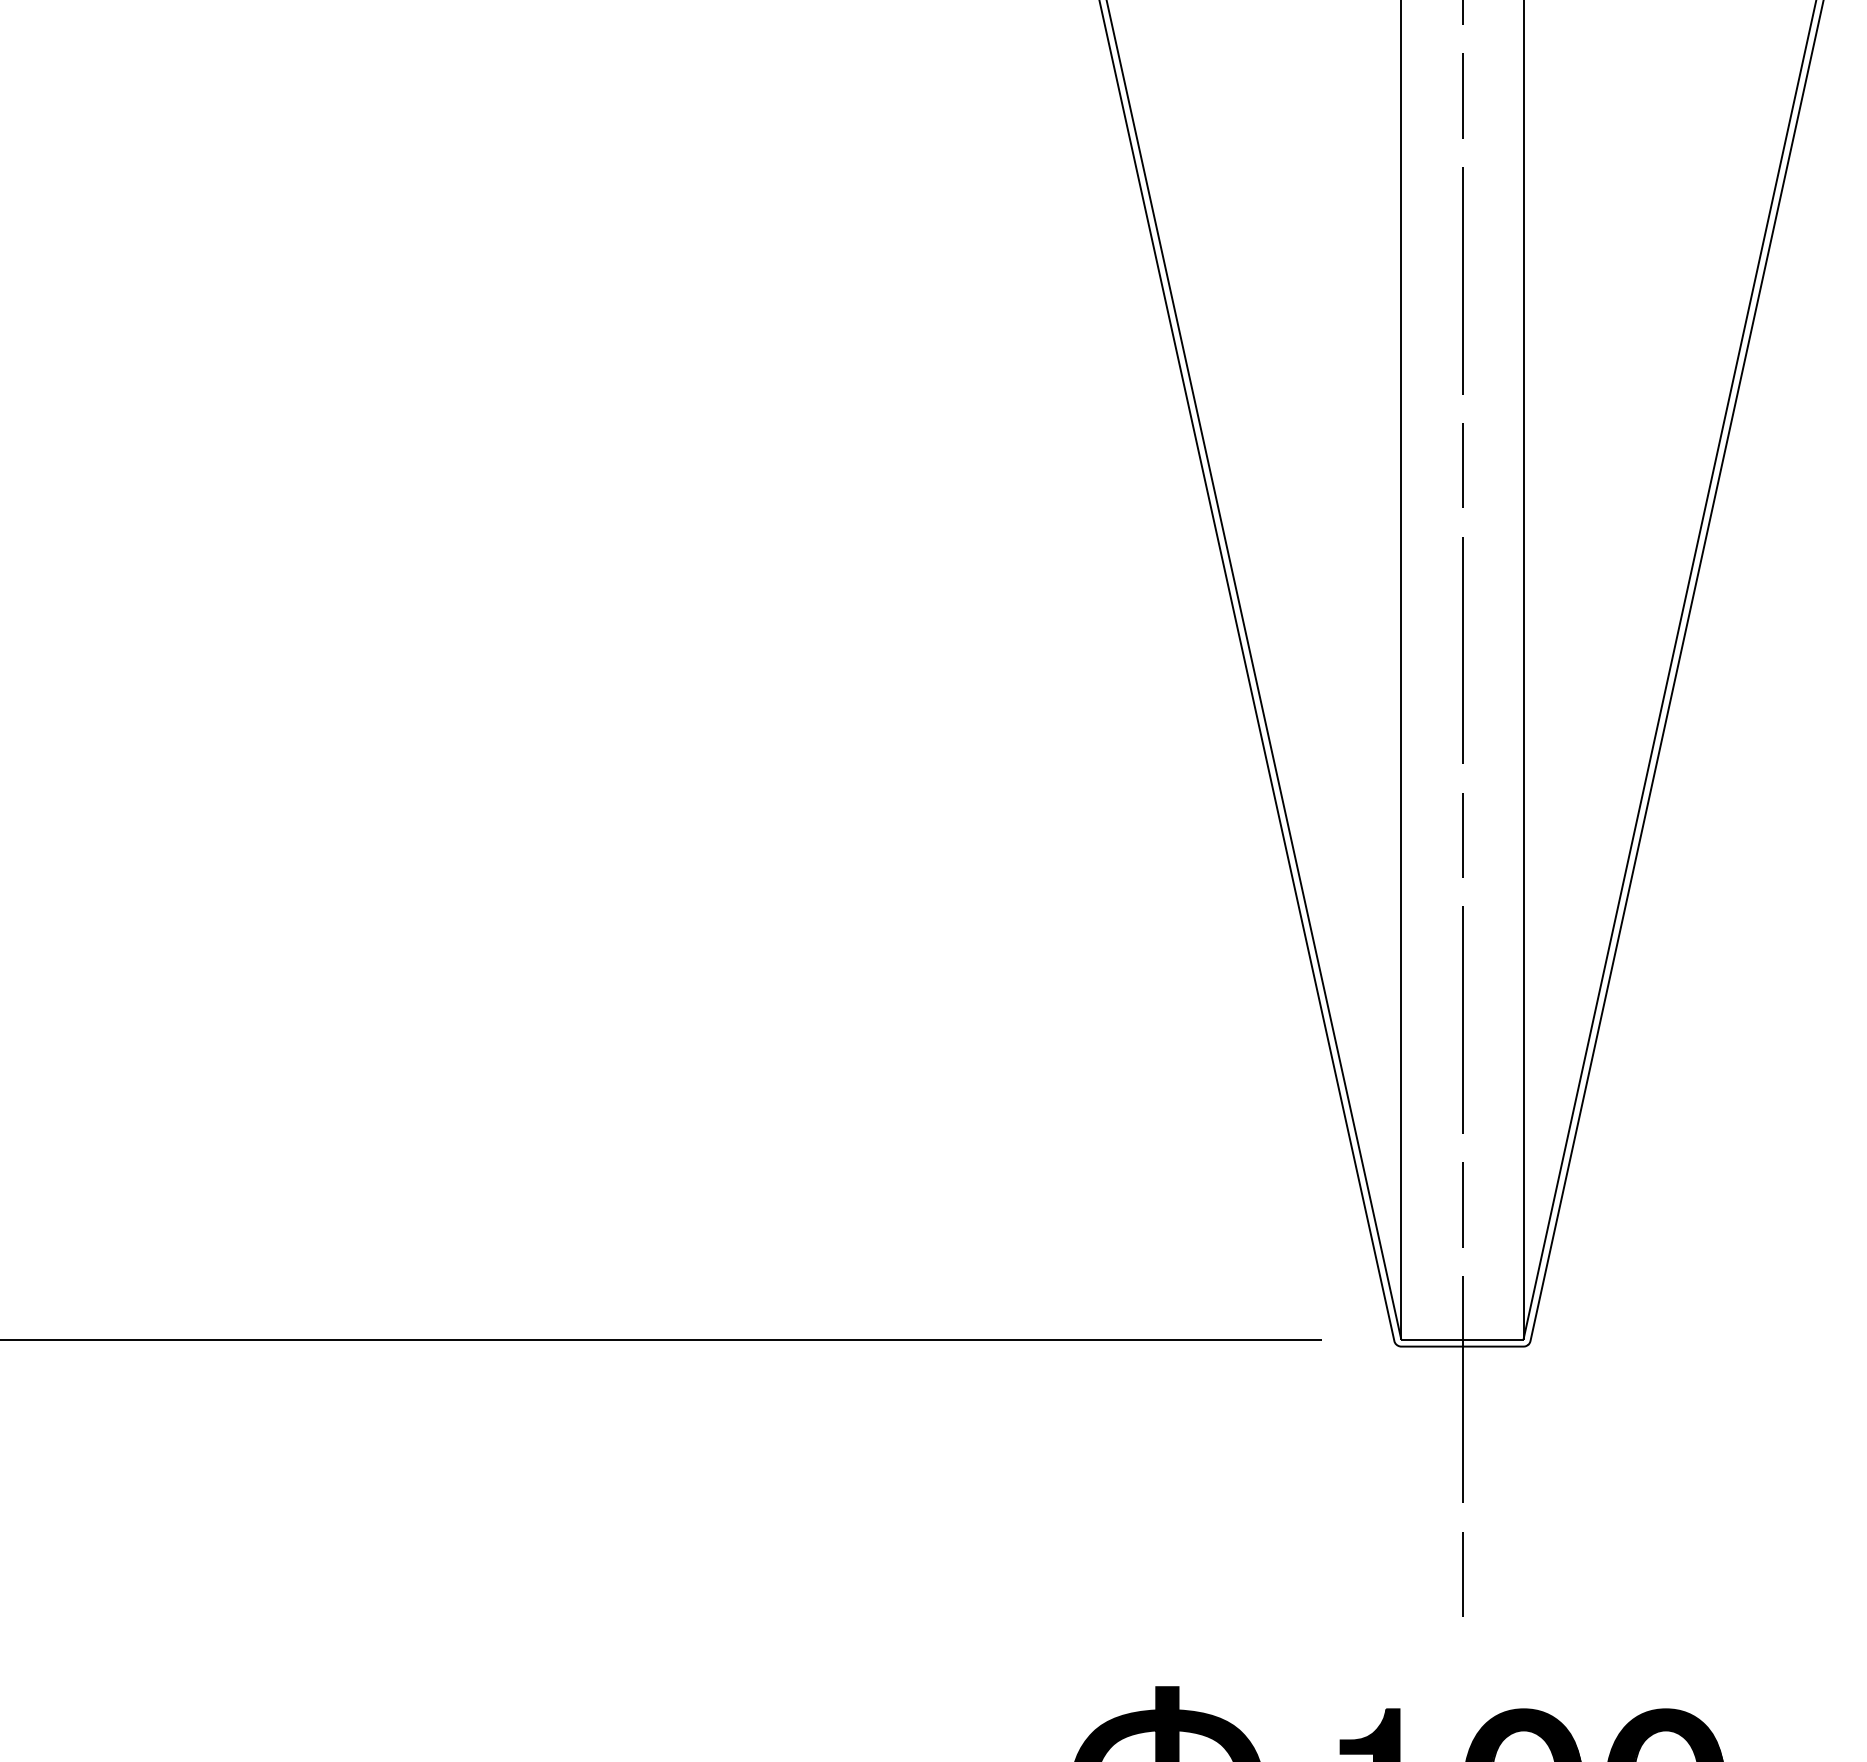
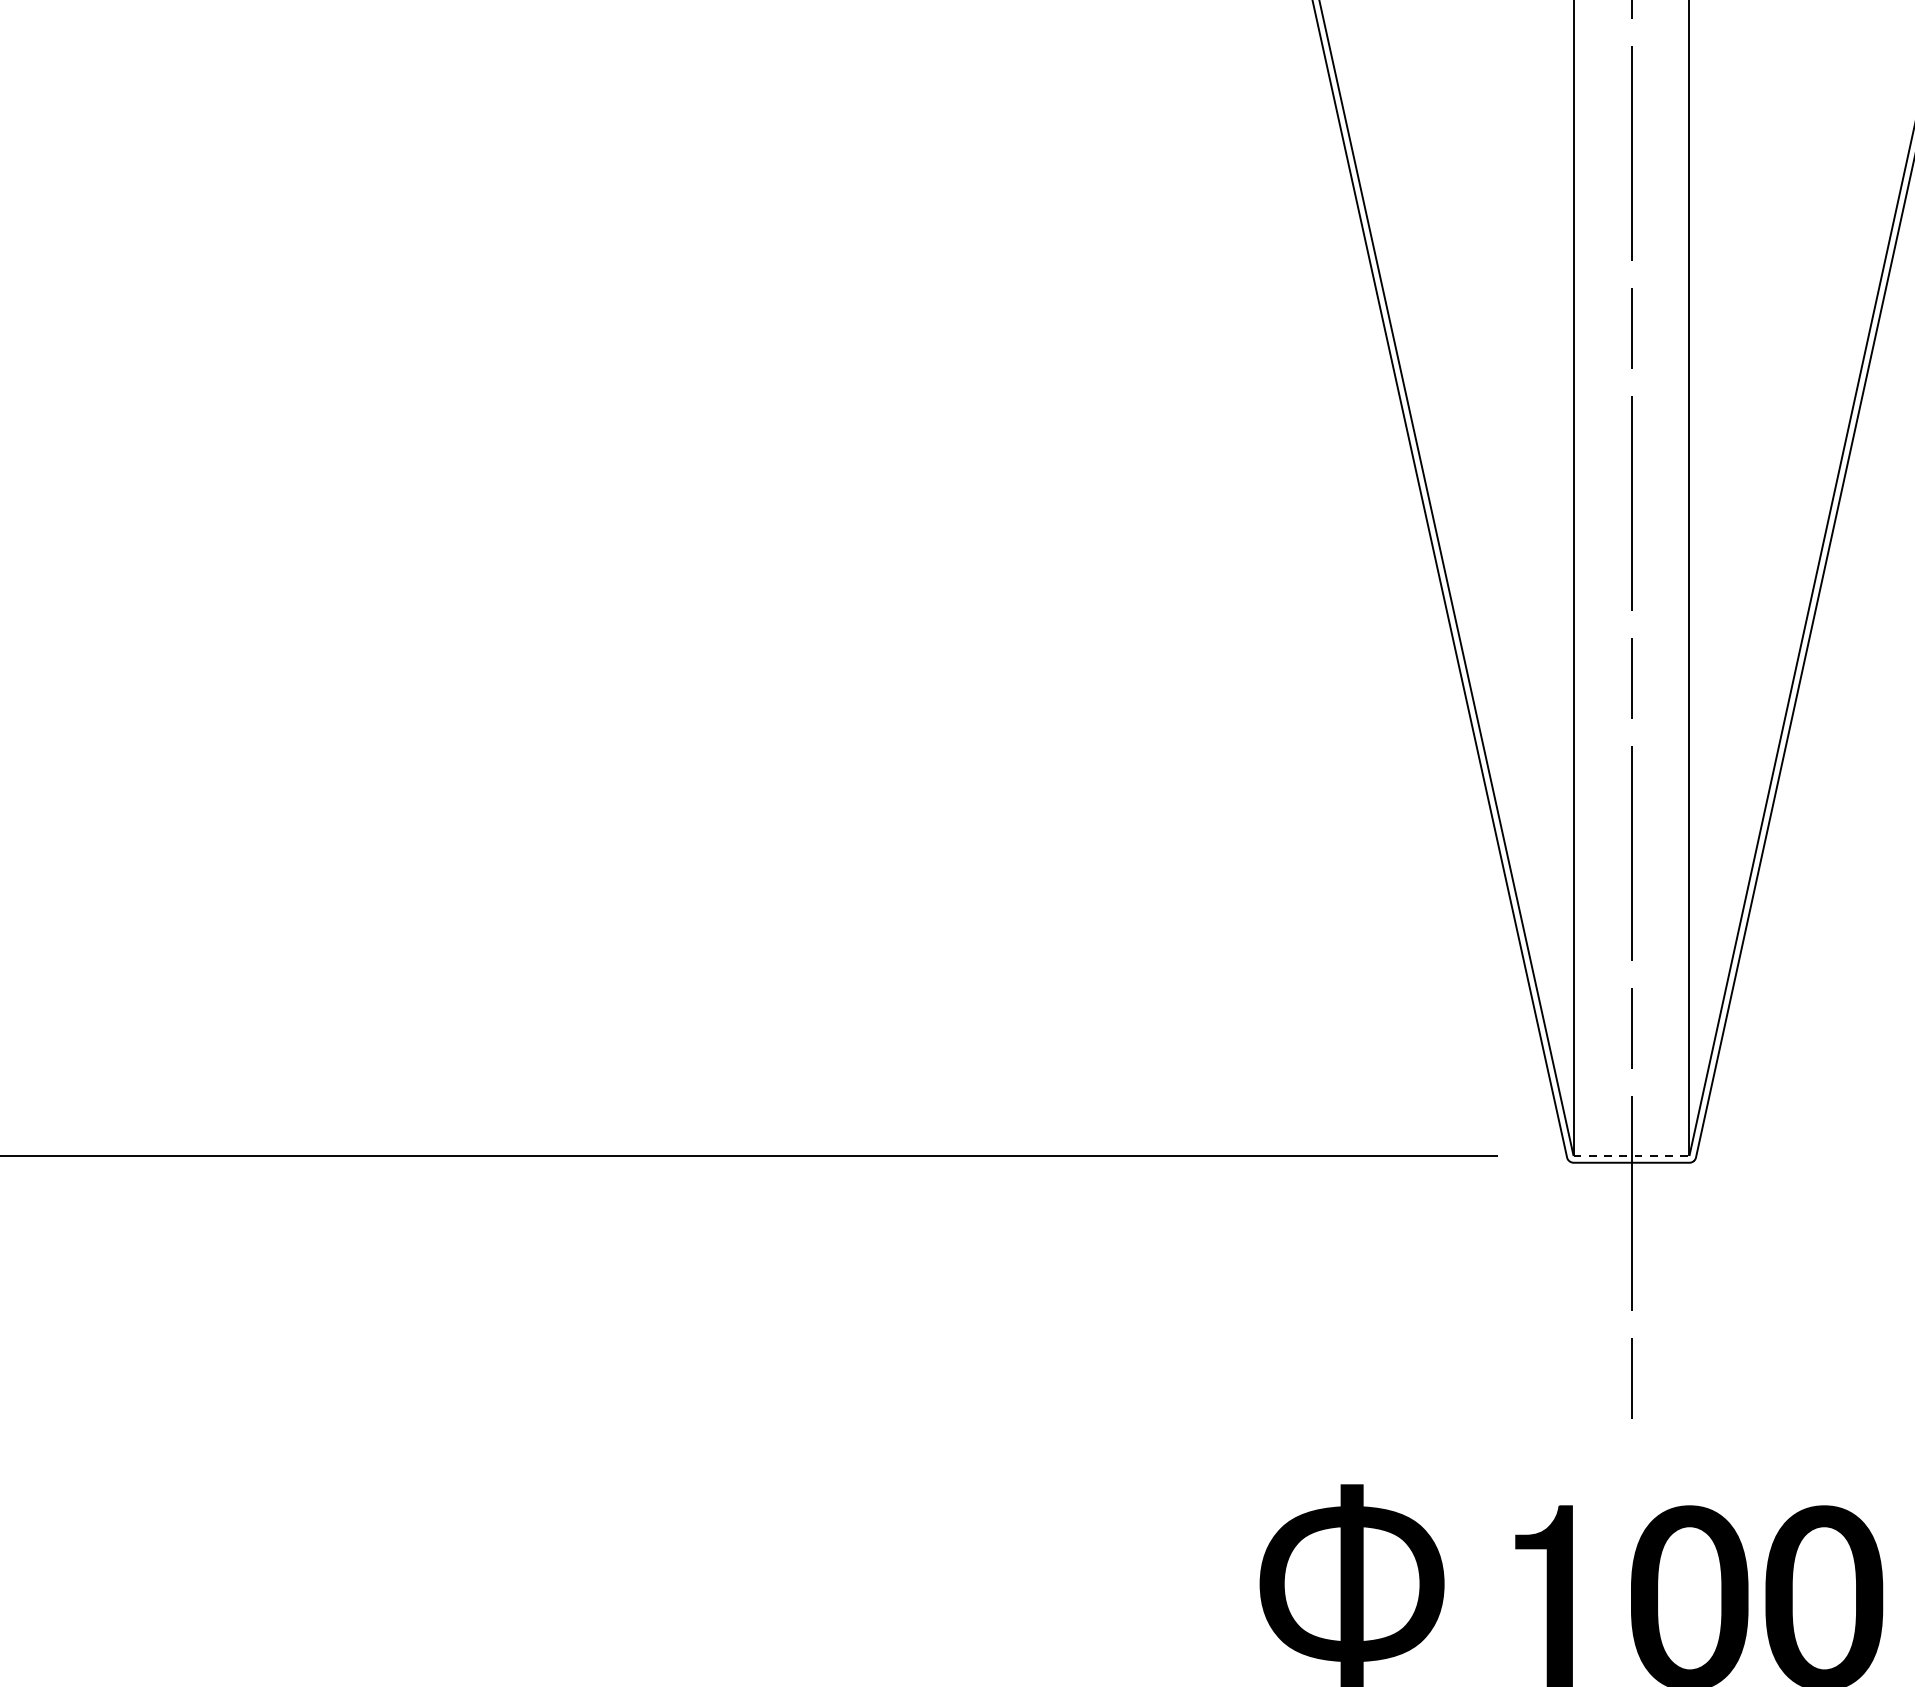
line: (1462, 1339) -> (1631, 1156), solid -> dashed

